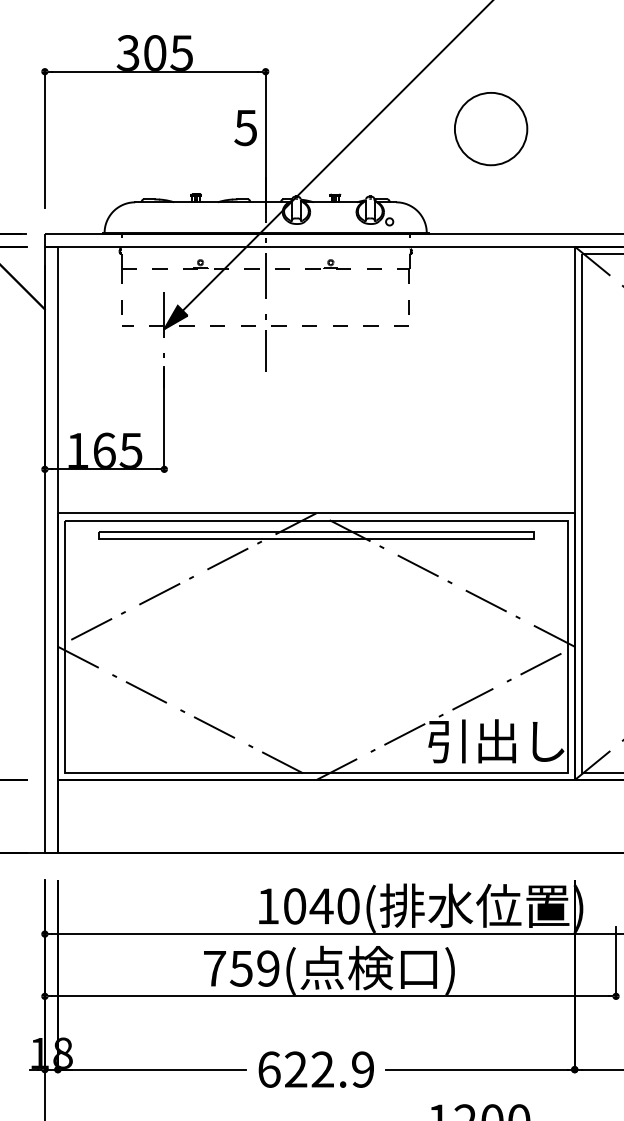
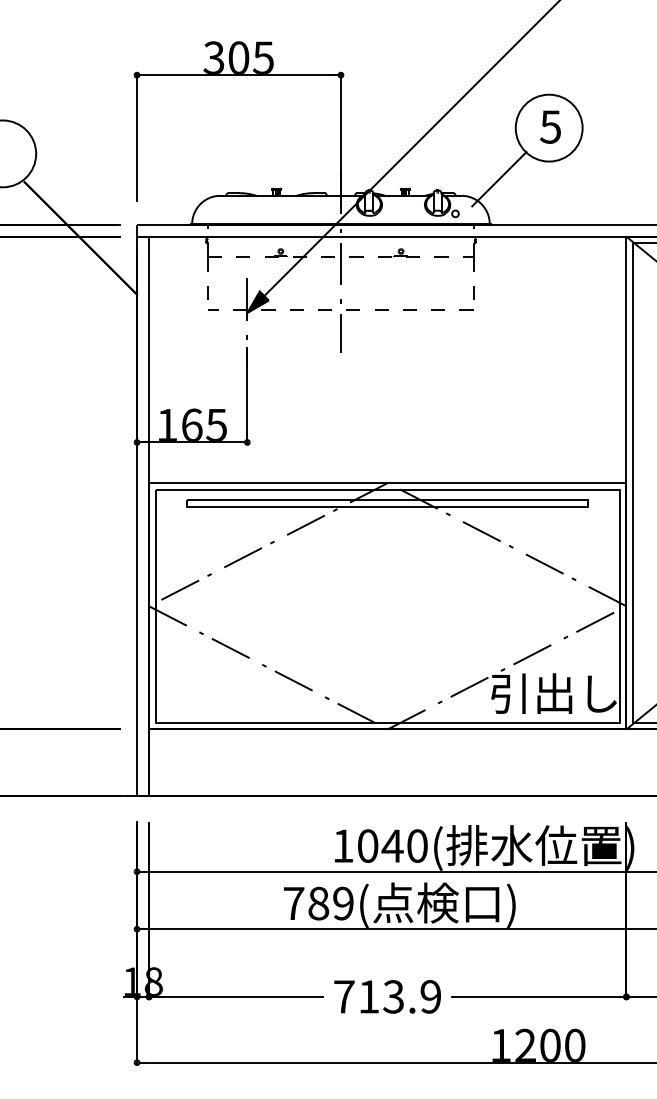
text: (245, 127) -> (550, 126), moved
line: (437, 184) -> (499, 179), added
text: (241, 968) -> (318, 903), 759( -> 789(
text: (295, 1069) -> (368, 996), 622.9 -> 713.9

